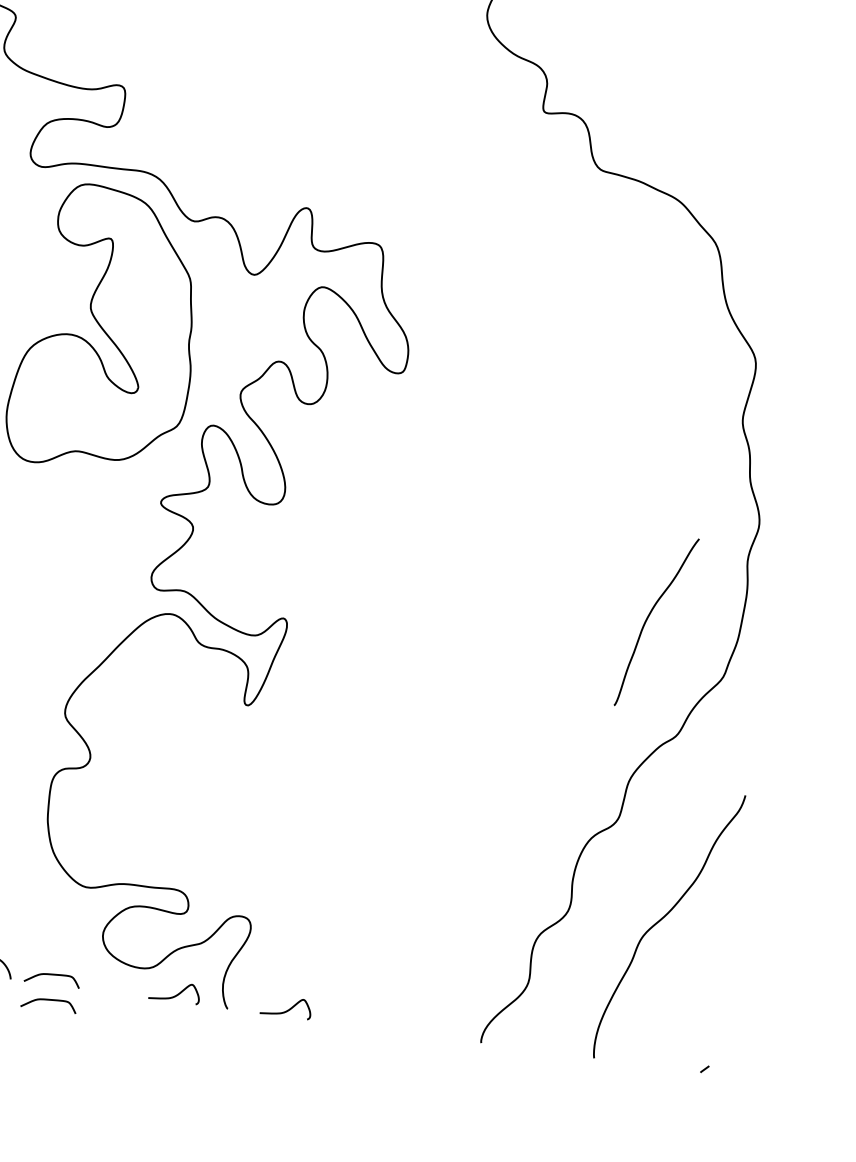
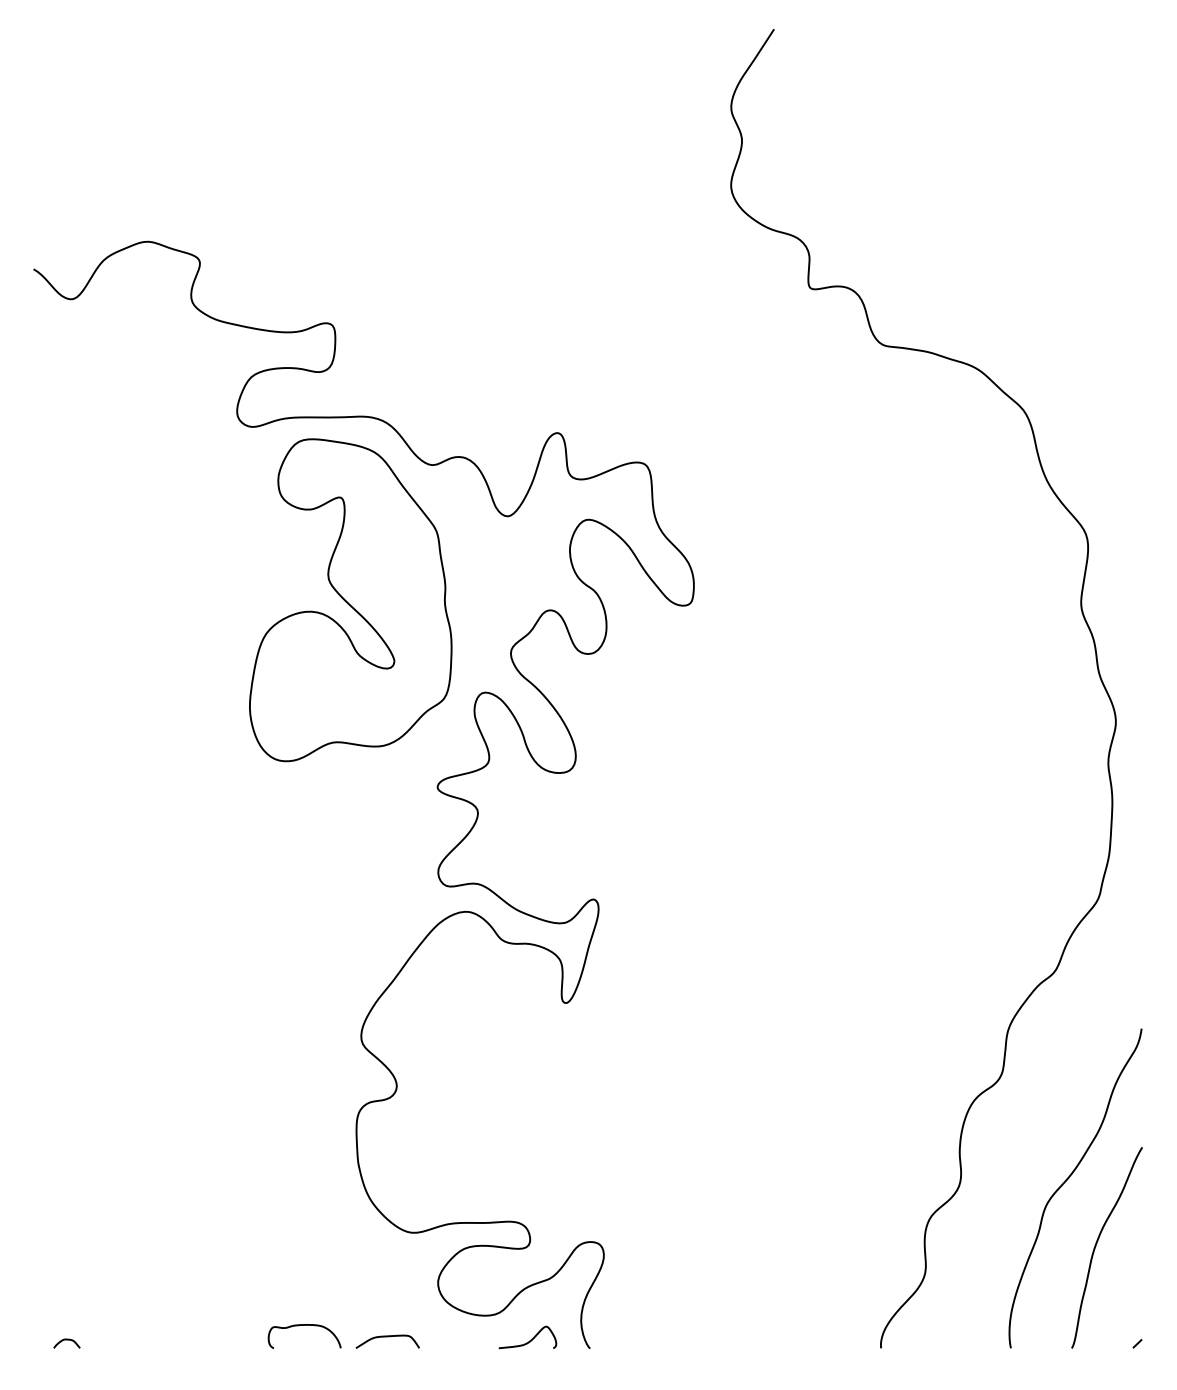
curve: (648, 617) -> (1097, 1243), moved
curve: (49, 1000) -> (387, 1366), removed
curve: (288, 1009) -> (658, 1339), removed

